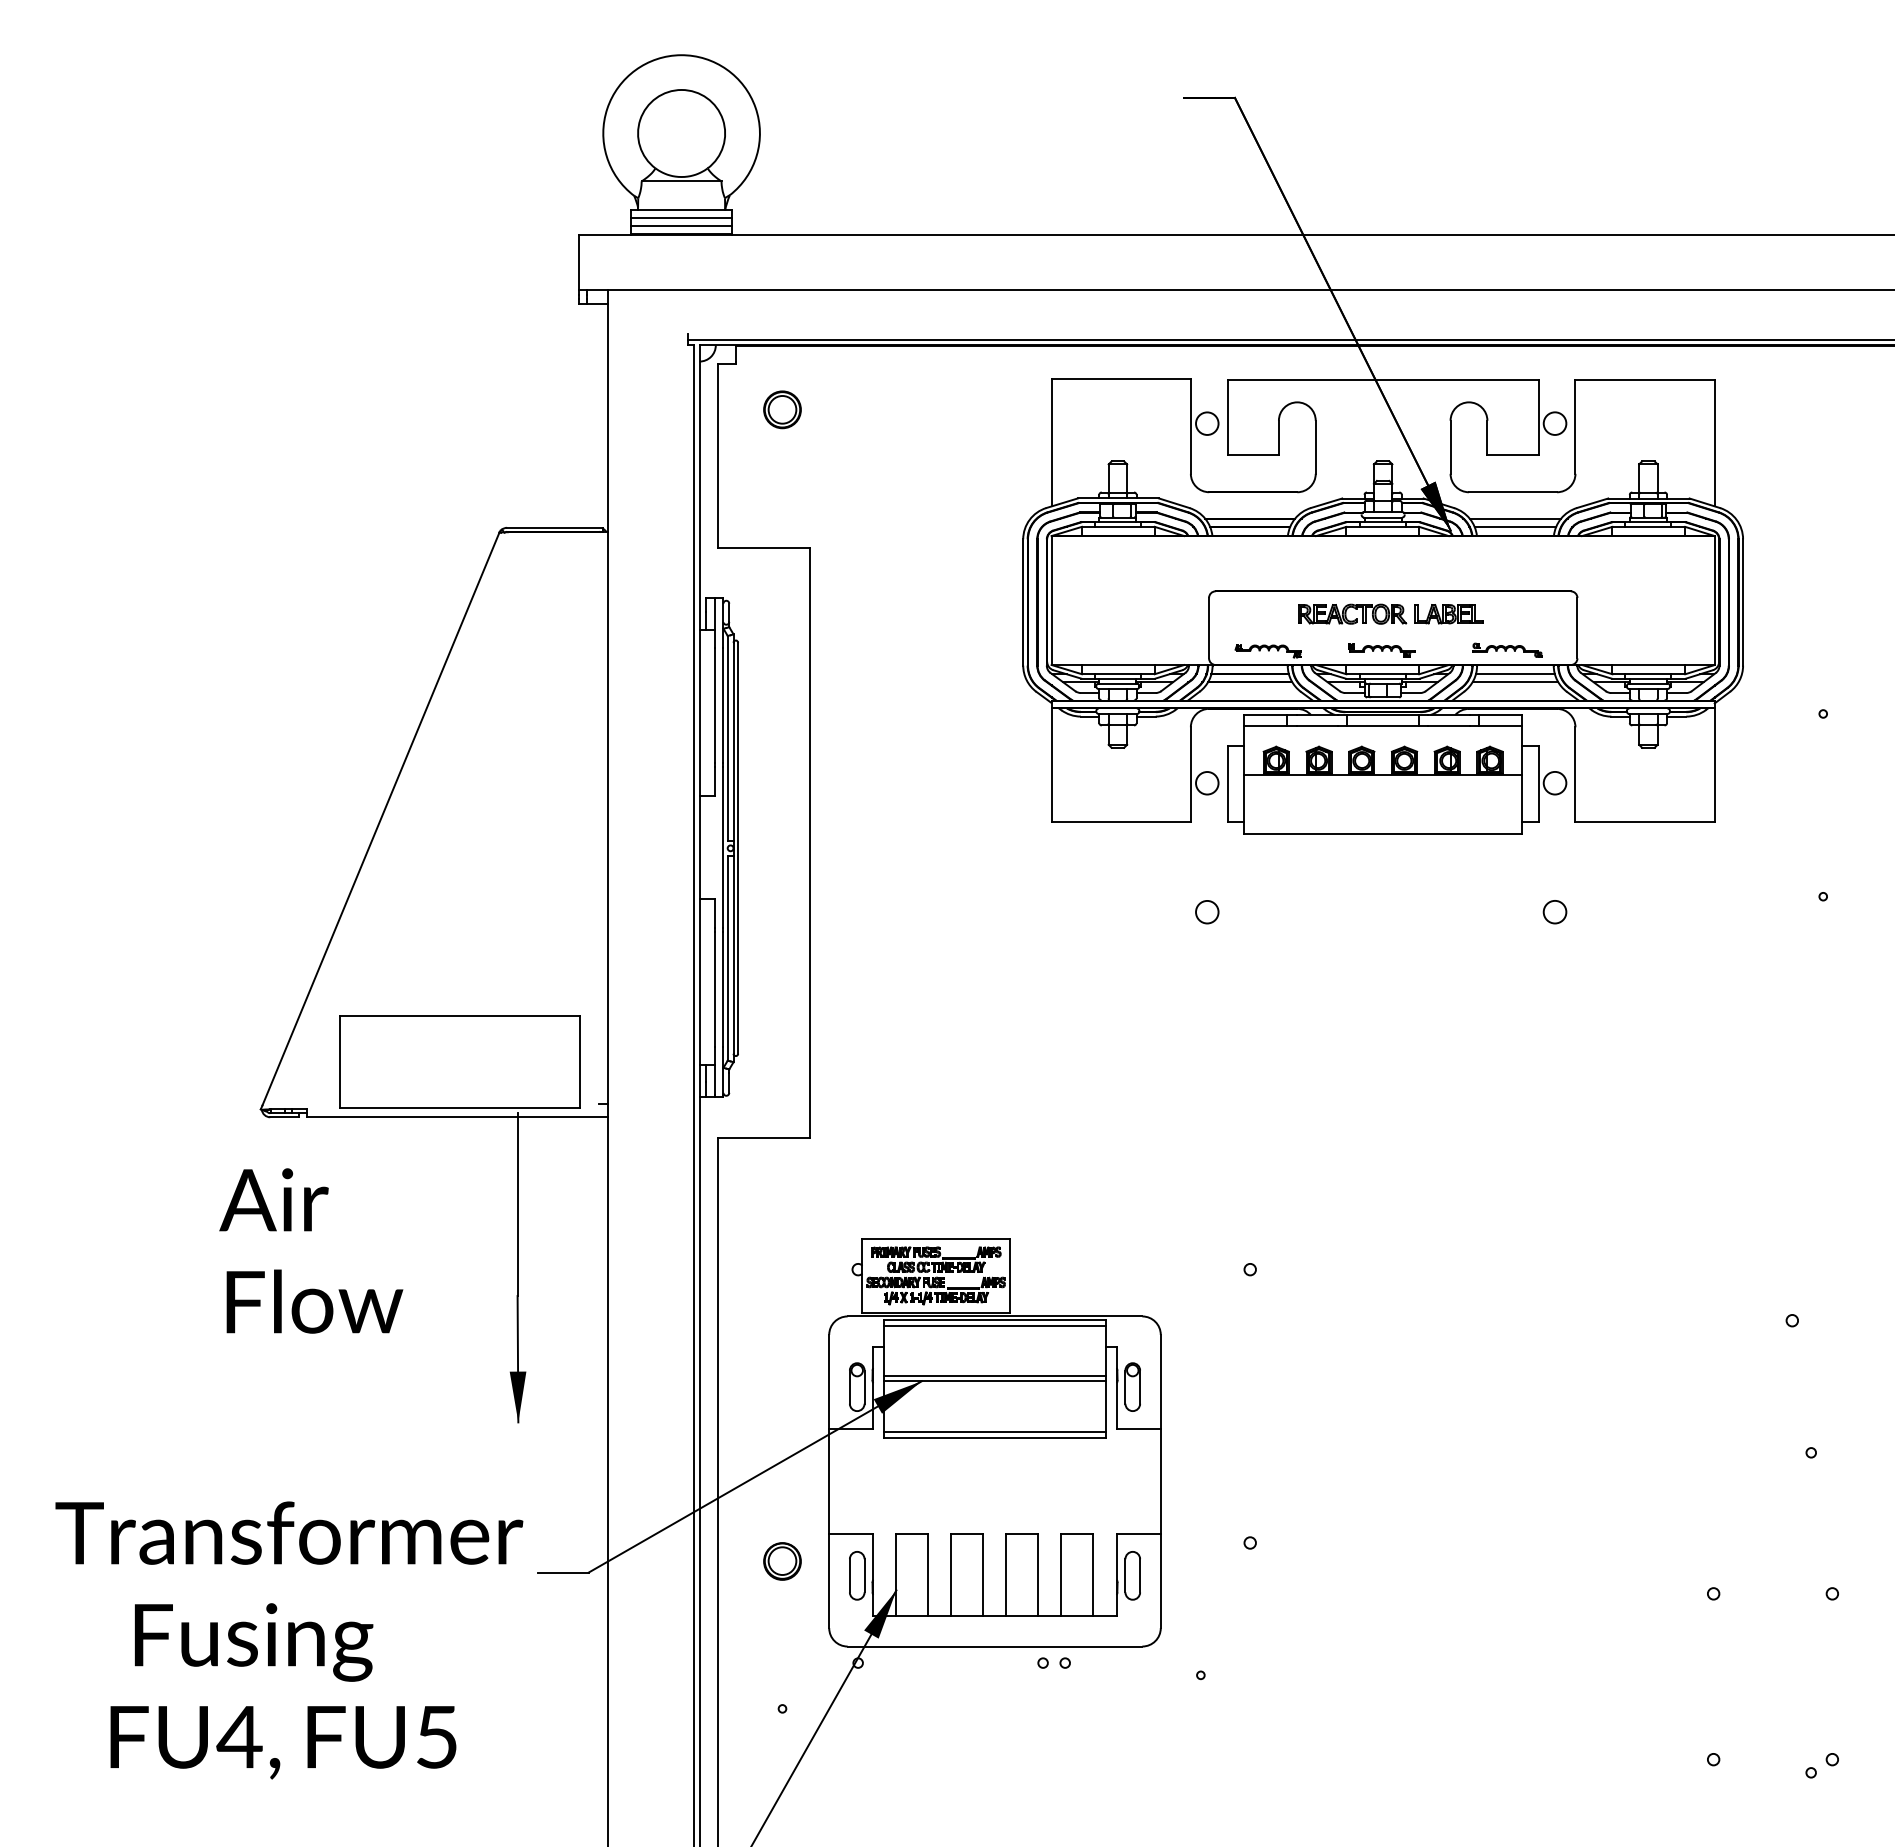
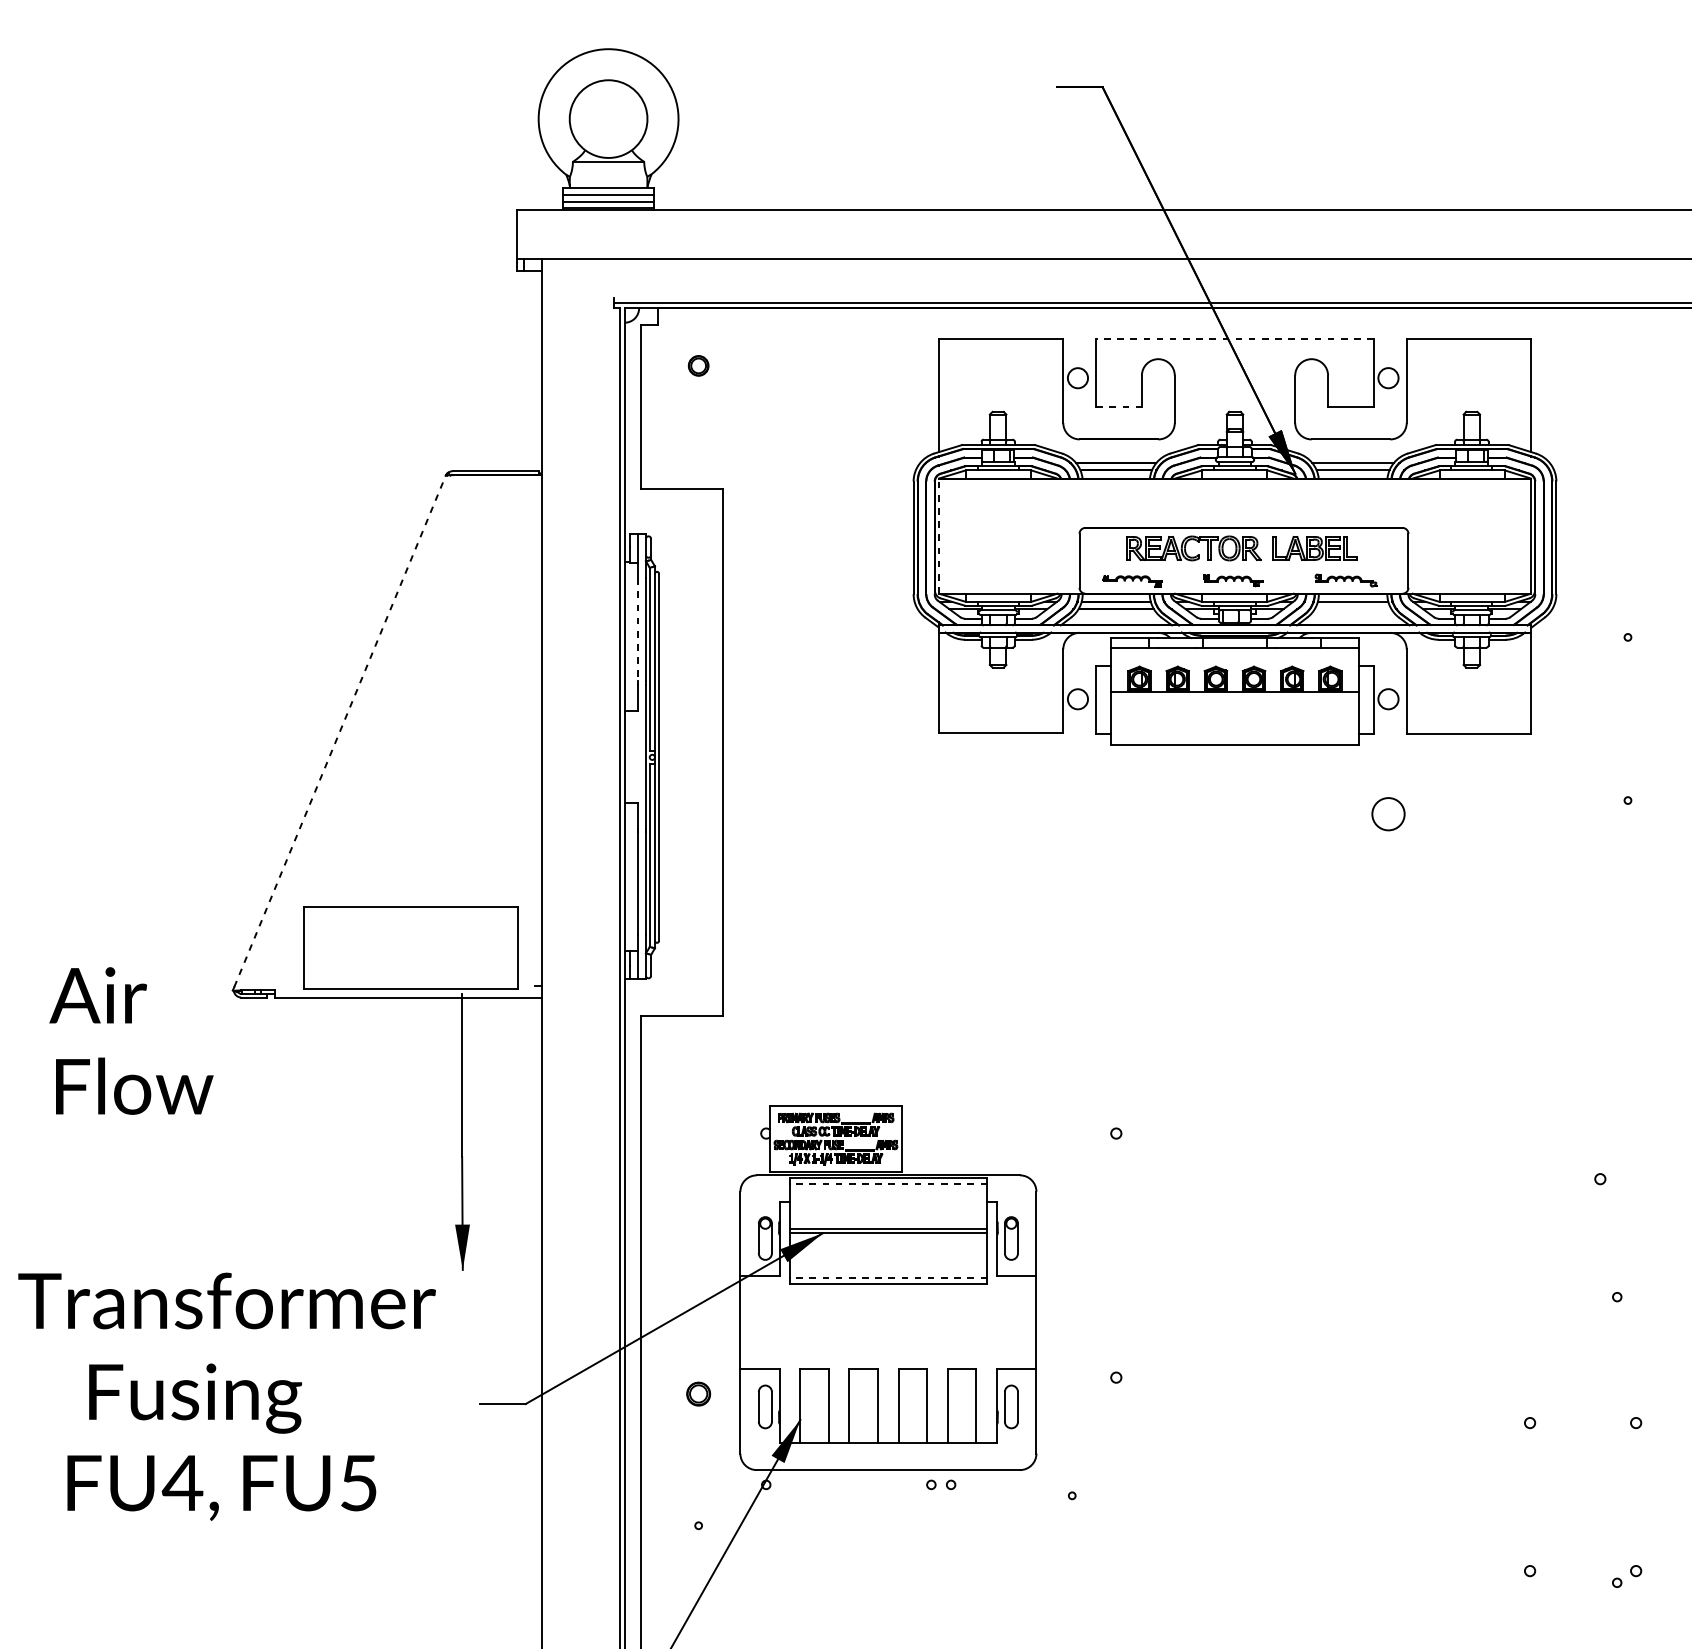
line: (1382, 379) -> (1234, 338), solid -> dashed
part: (782, 409) -> (698, 365), size x0.6
line: (1253, 455) -> (1119, 406), solid -> dashed
line: (1051, 600) -> (938, 536), solid -> dashed
part: (1390, 613) -> (1241, 547), size x1.4
line: (1515, 682) -> (1353, 609), removed
line: (714, 705) -> (637, 629), solid -> dashed
line: (380, 819) -> (339, 731), solid -> dashed
circle: (1207, 912) -> (1078, 814), removed
circle: (1554, 912) -> (1387, 814), size x1.6
text: (311, 1250) -> (131, 1040), moved
line: (995, 1325) -> (888, 1183), solid -> dashed
line: (995, 1431) -> (888, 1278), solid -> dashed
part: (782, 1561) -> (698, 1394), size x0.7
text: (289, 1640) -> (227, 1396), moved

